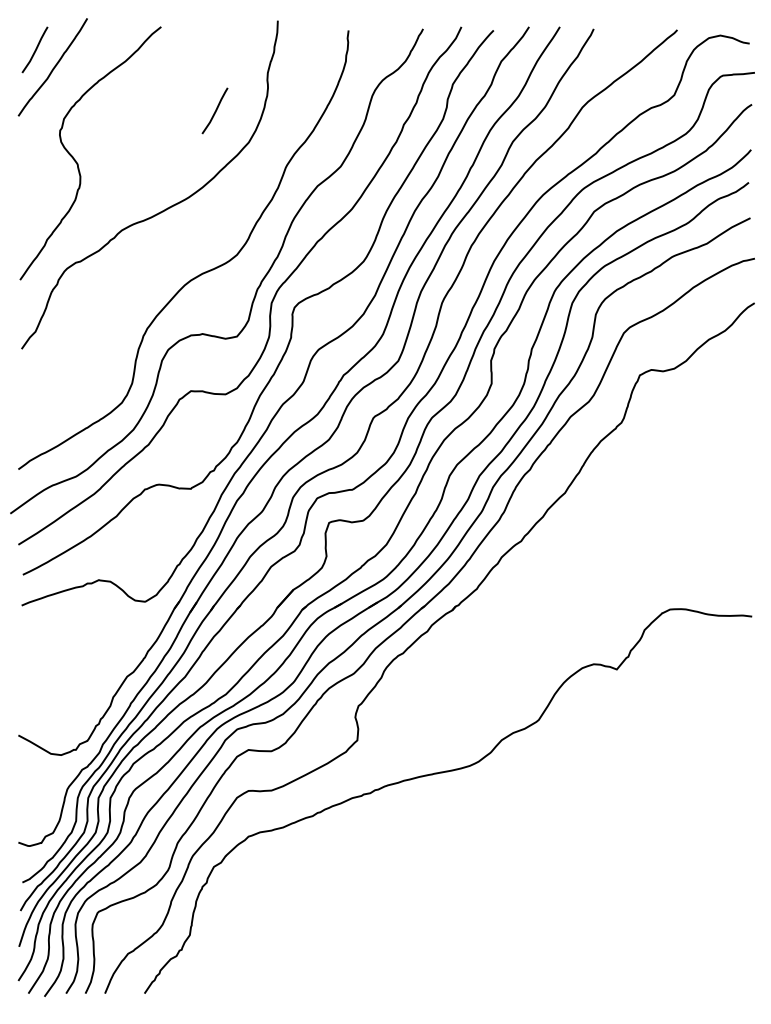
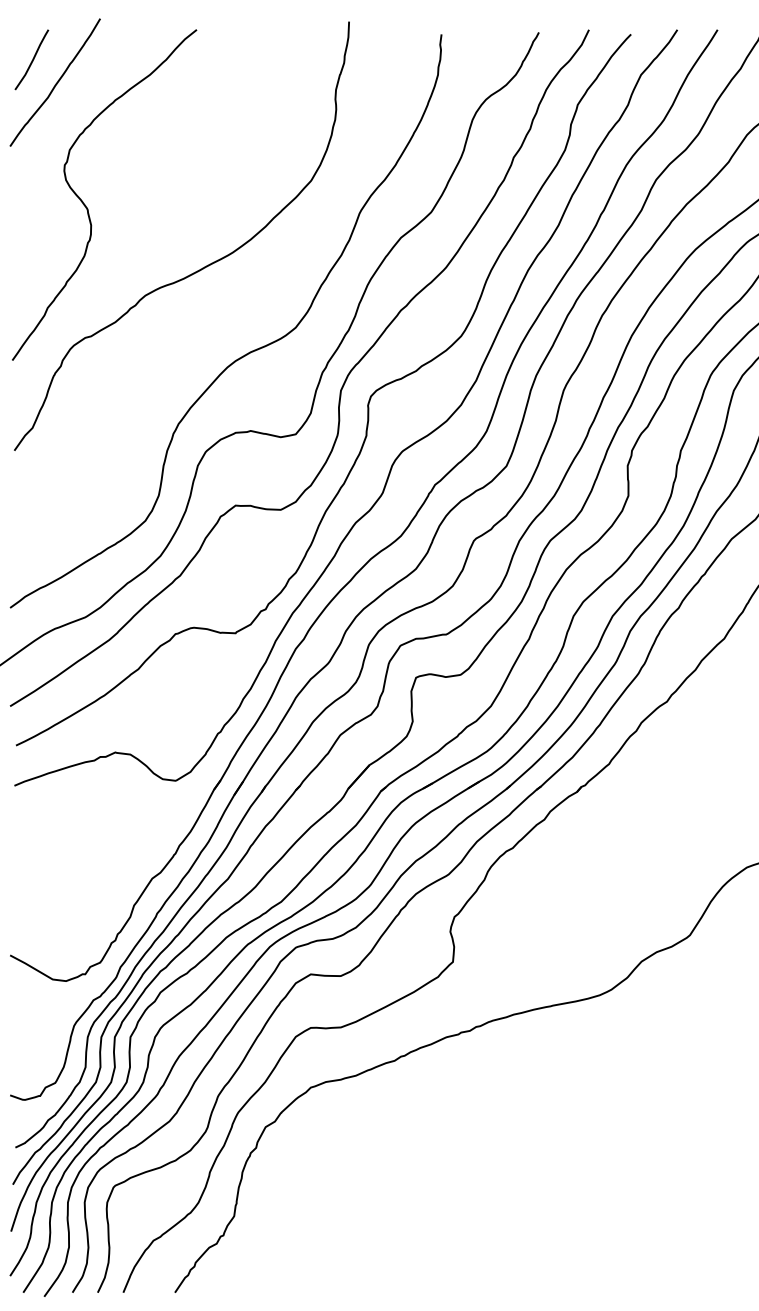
curve: (215, 110) -> (267, 138), removed

